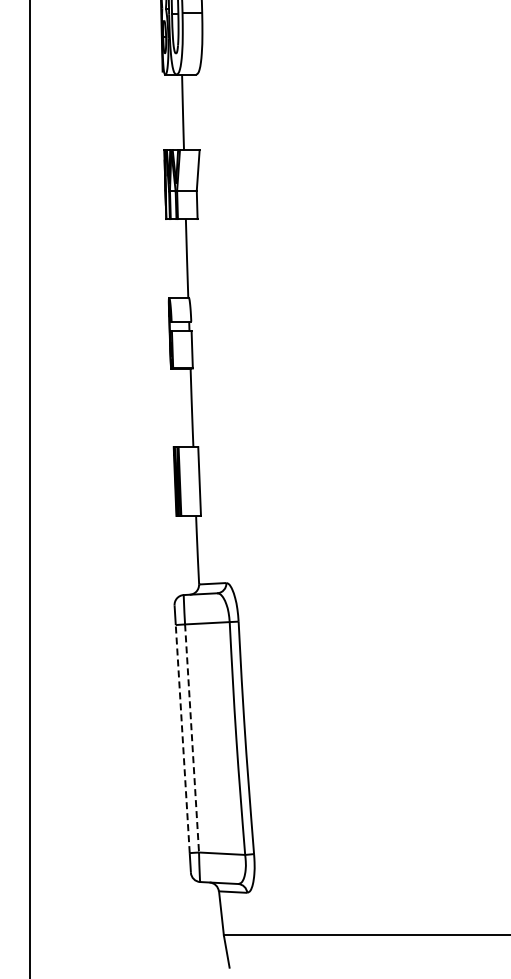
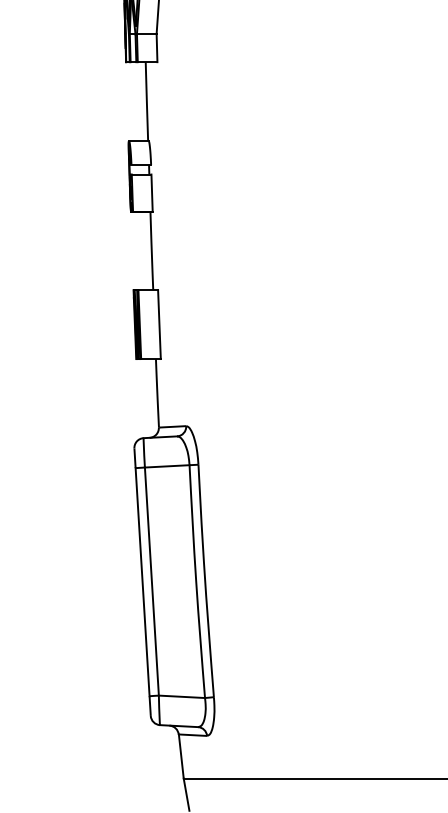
line: (182, 738) -> (142, 581), dashed -> solid
line: (192, 738) -> (152, 581), dashed -> solid

